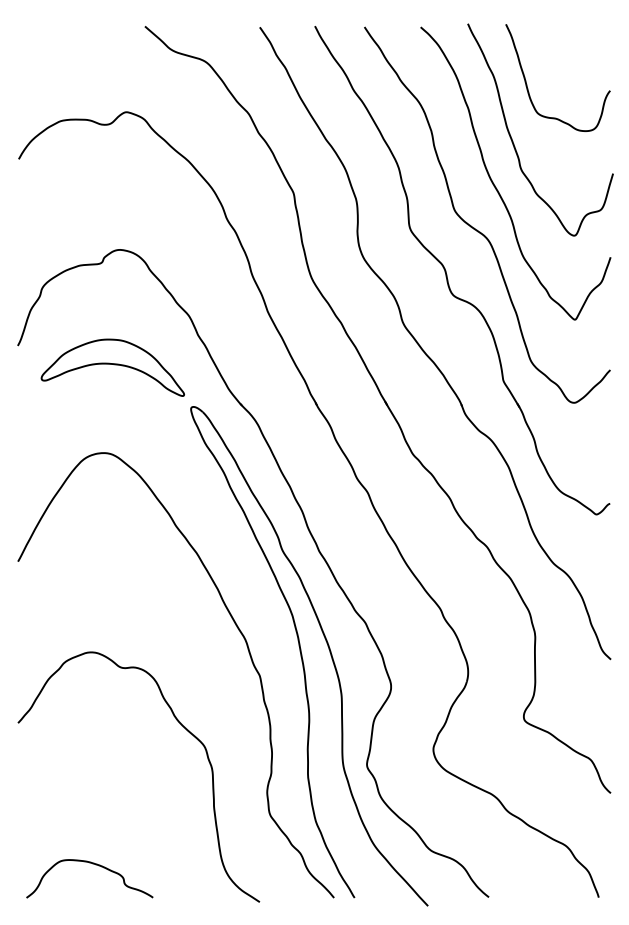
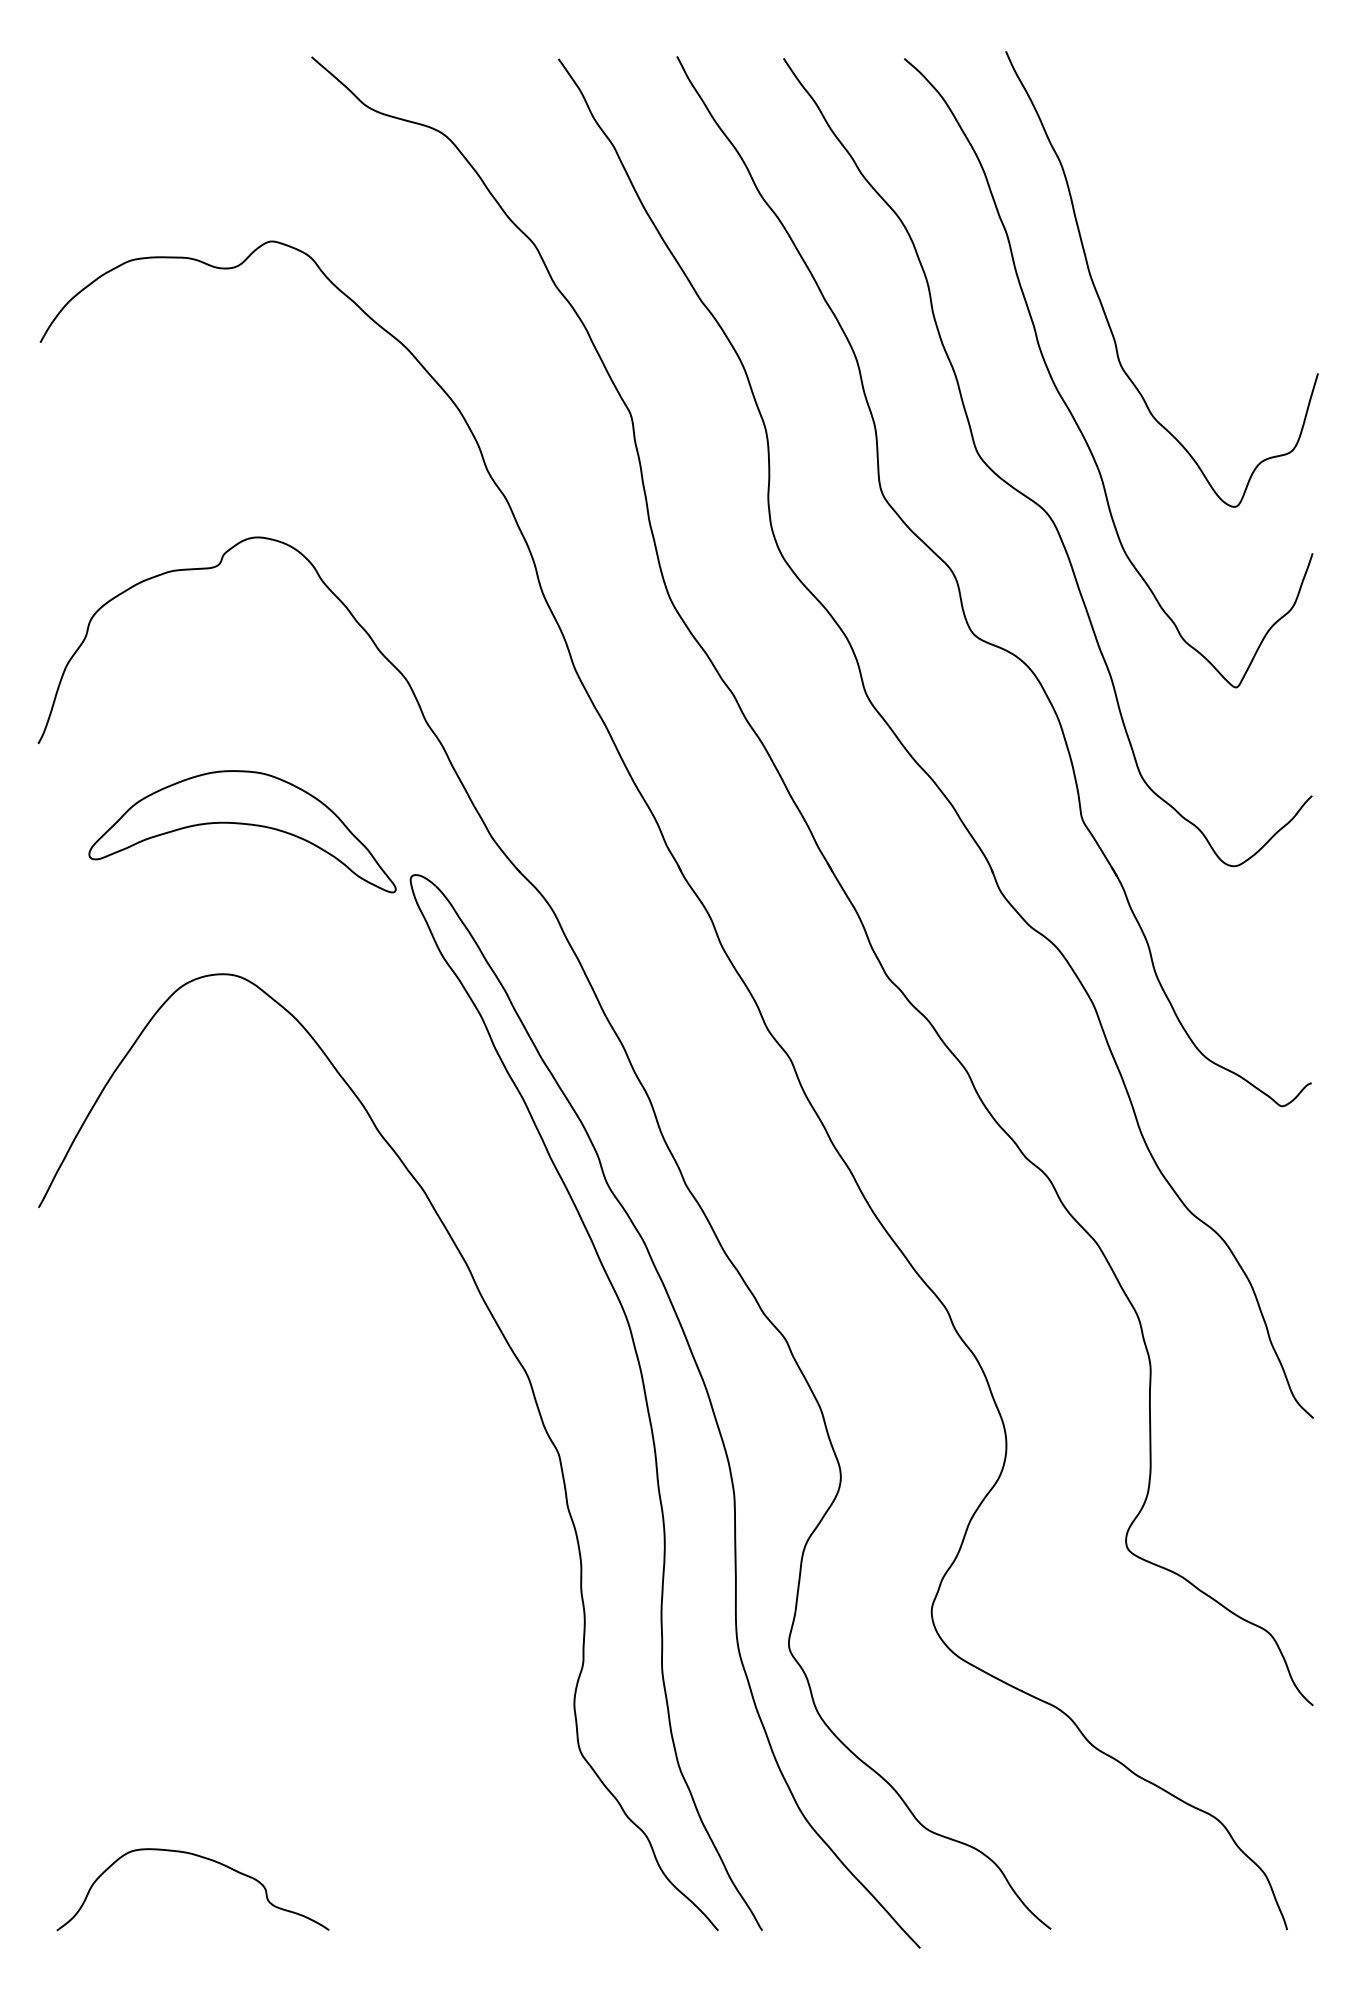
curve: (527, 84) -> (1133, 181), removed
part: (112, 367) -> (241, 831), moved
curve: (185, 729) -> (398, 1568), removed

